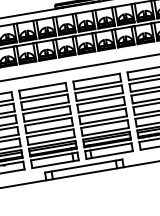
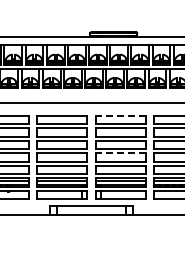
line: (96, 77) -> (120, 115), solid -> dashed
line: (102, 112) -> (120, 153), solid -> dashed

